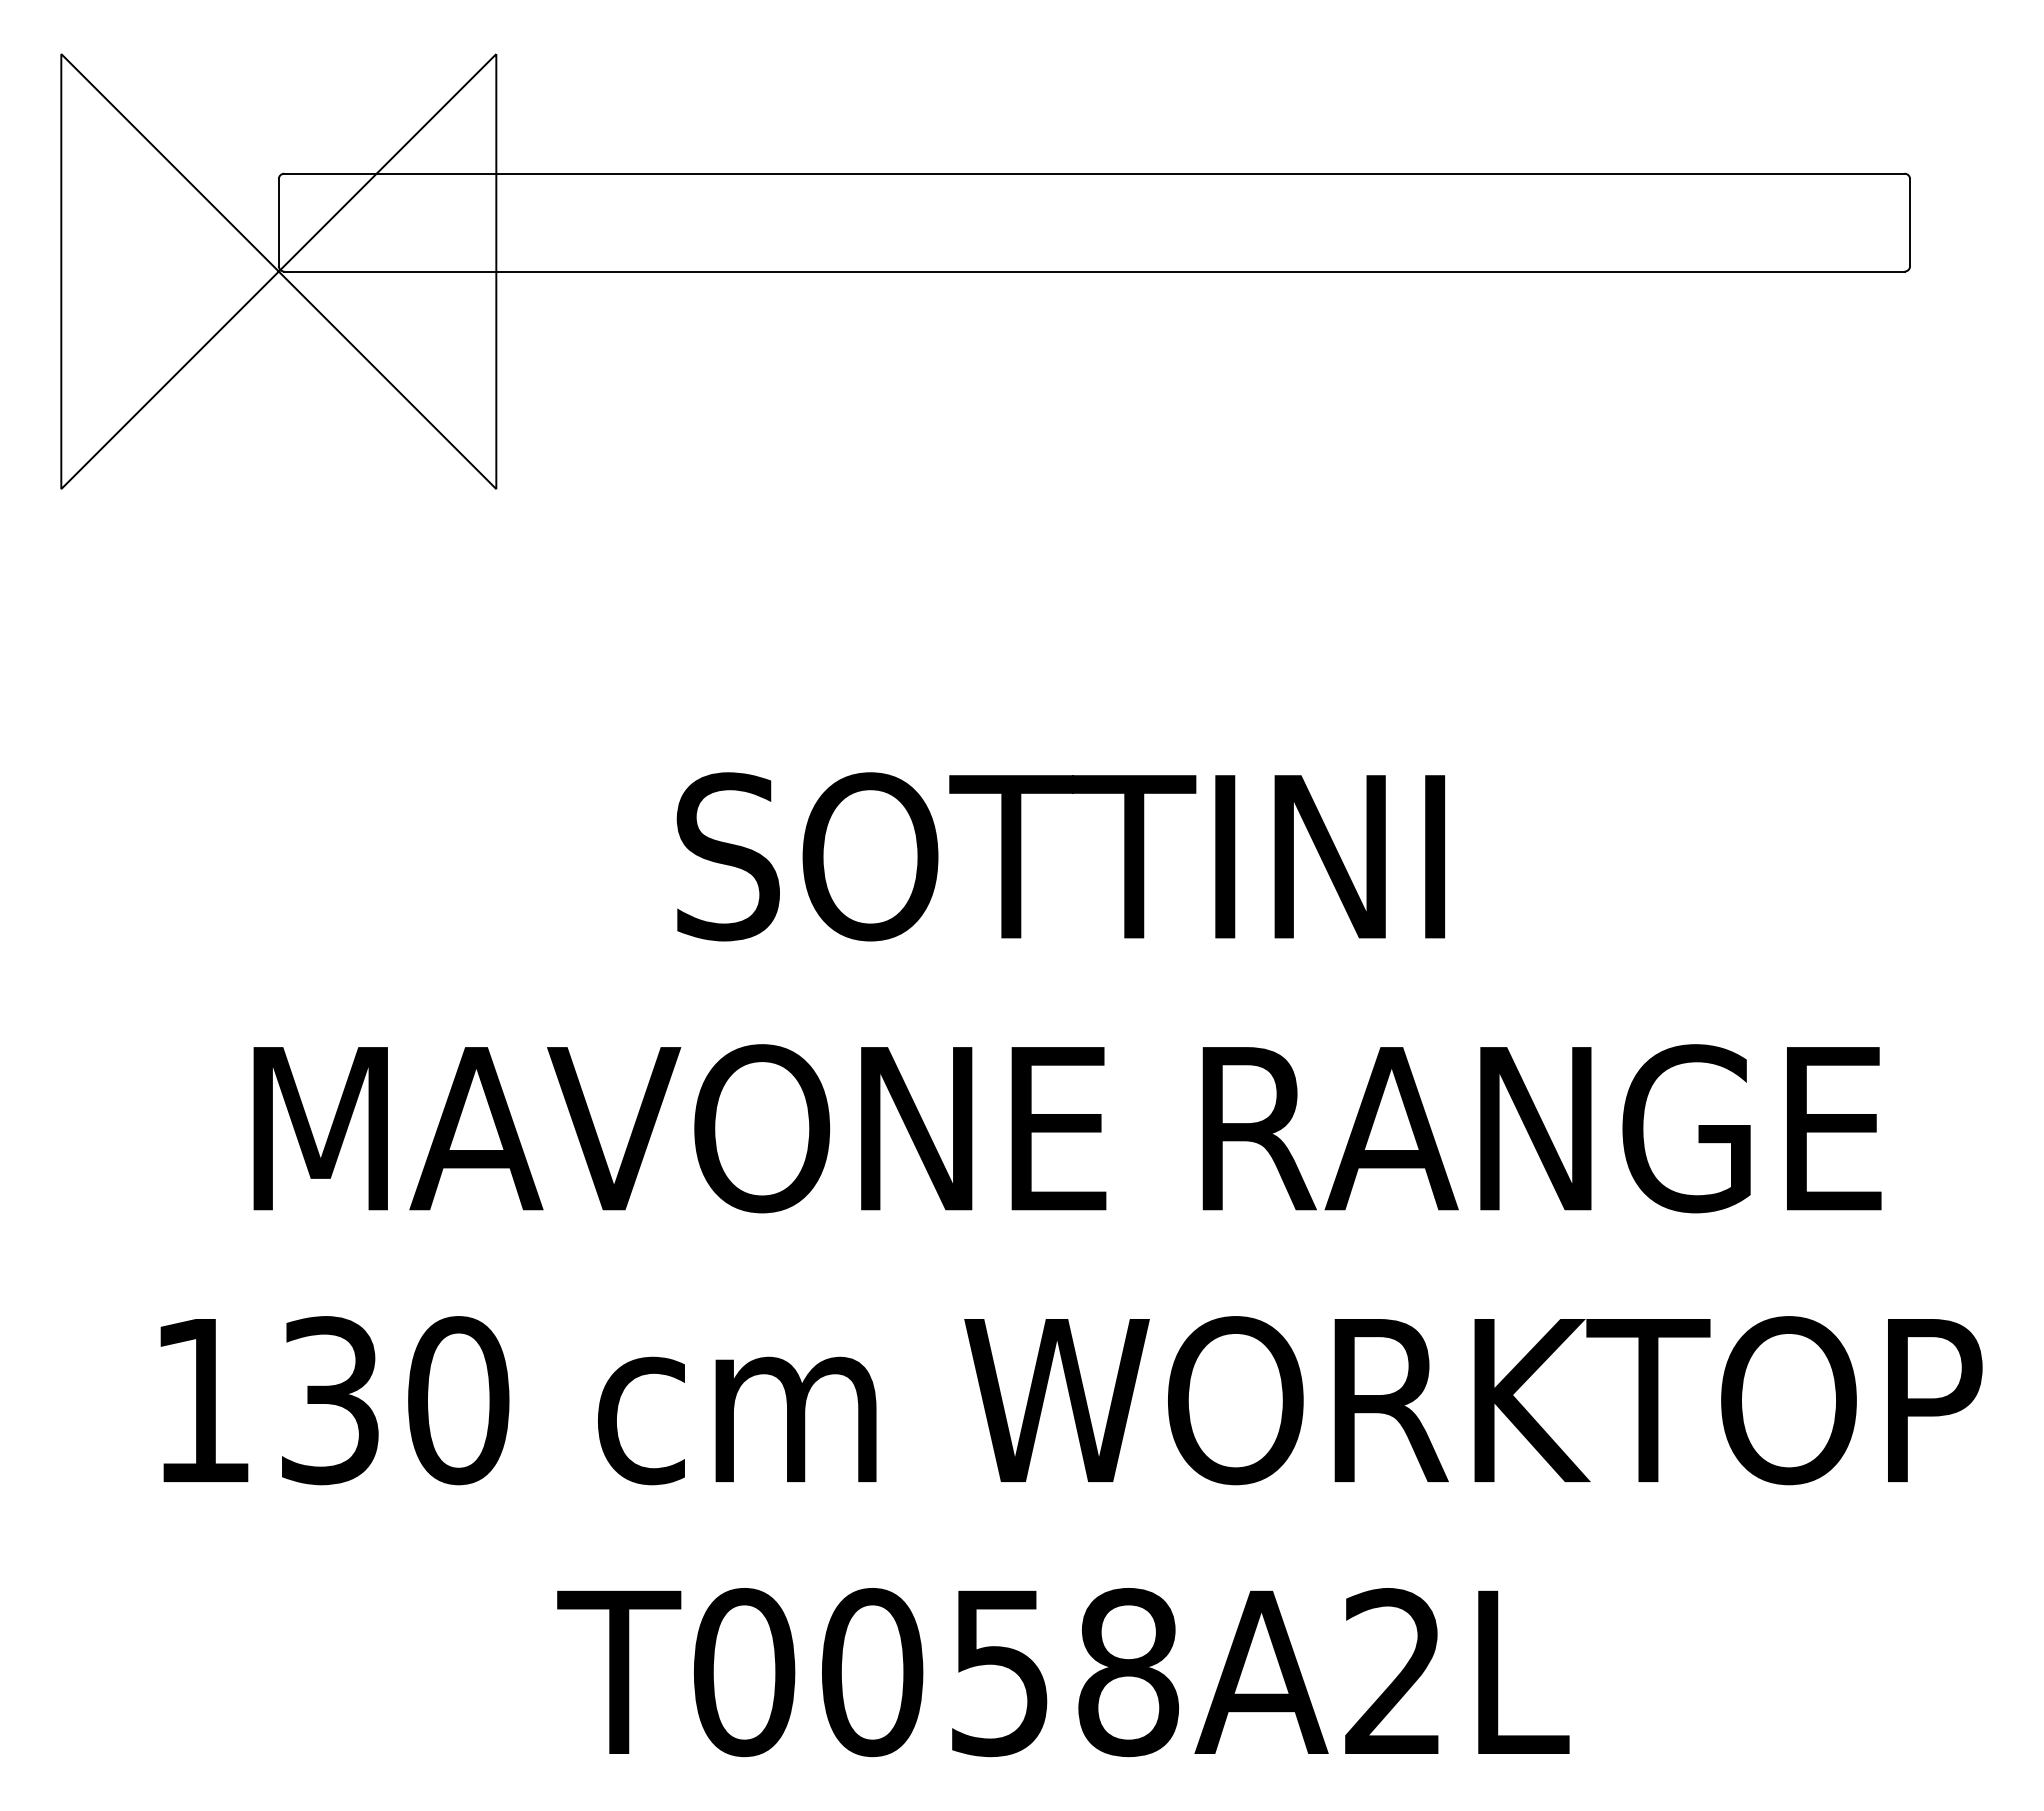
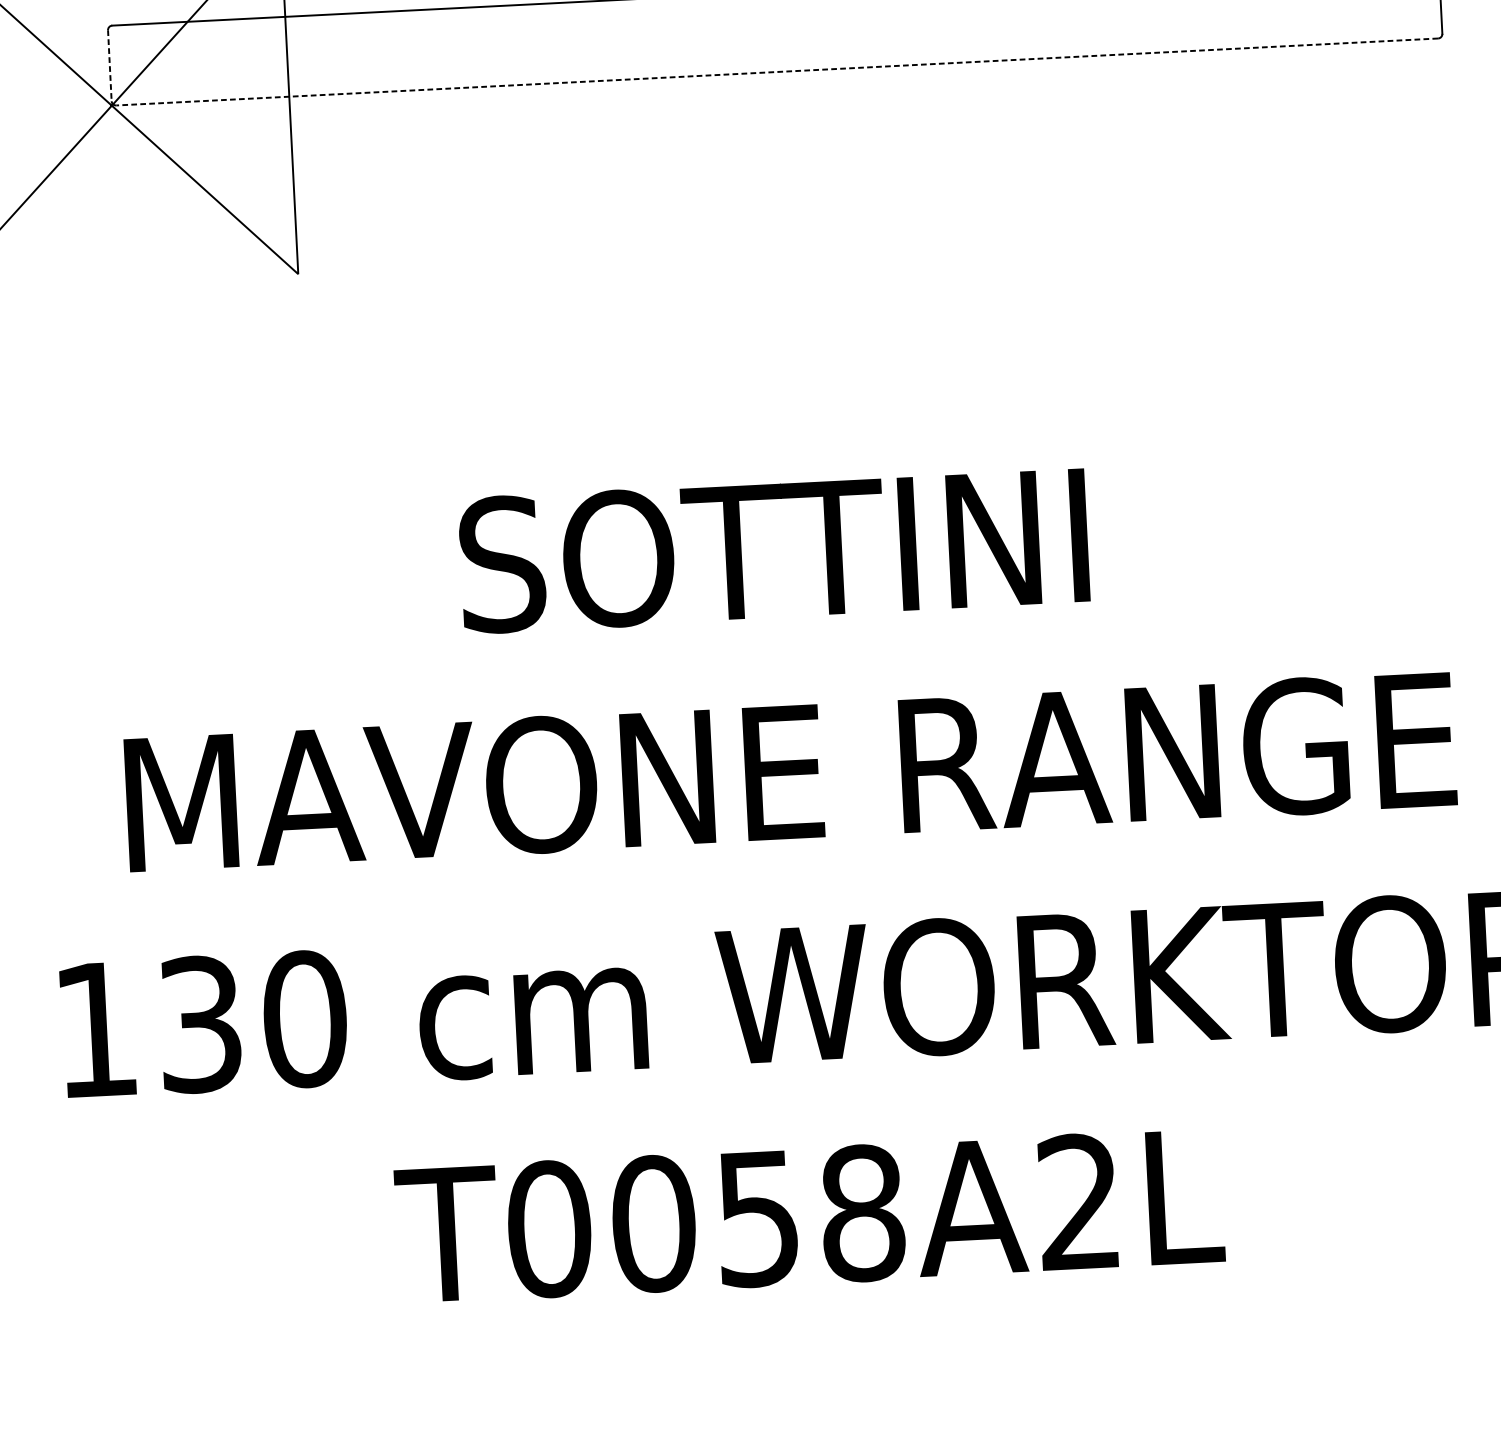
line: (278, 222) -> (109, 65), solid -> dashed
line: (1093, 271) -> (776, 71), solid -> dashed

